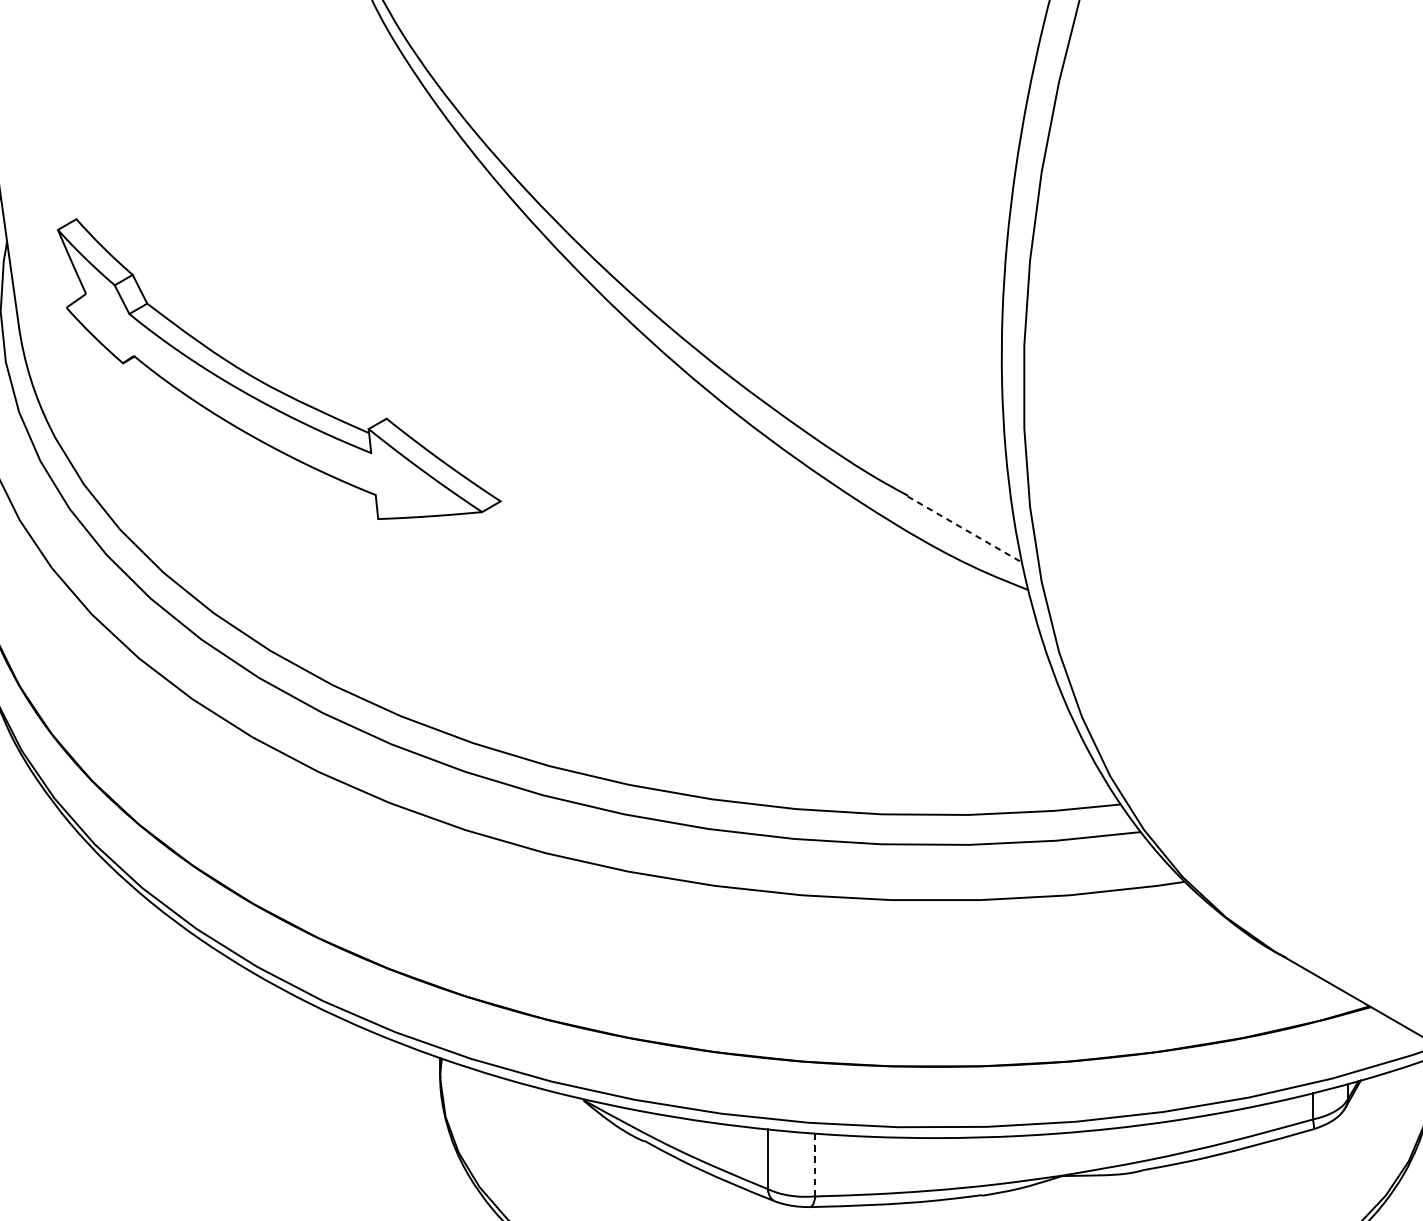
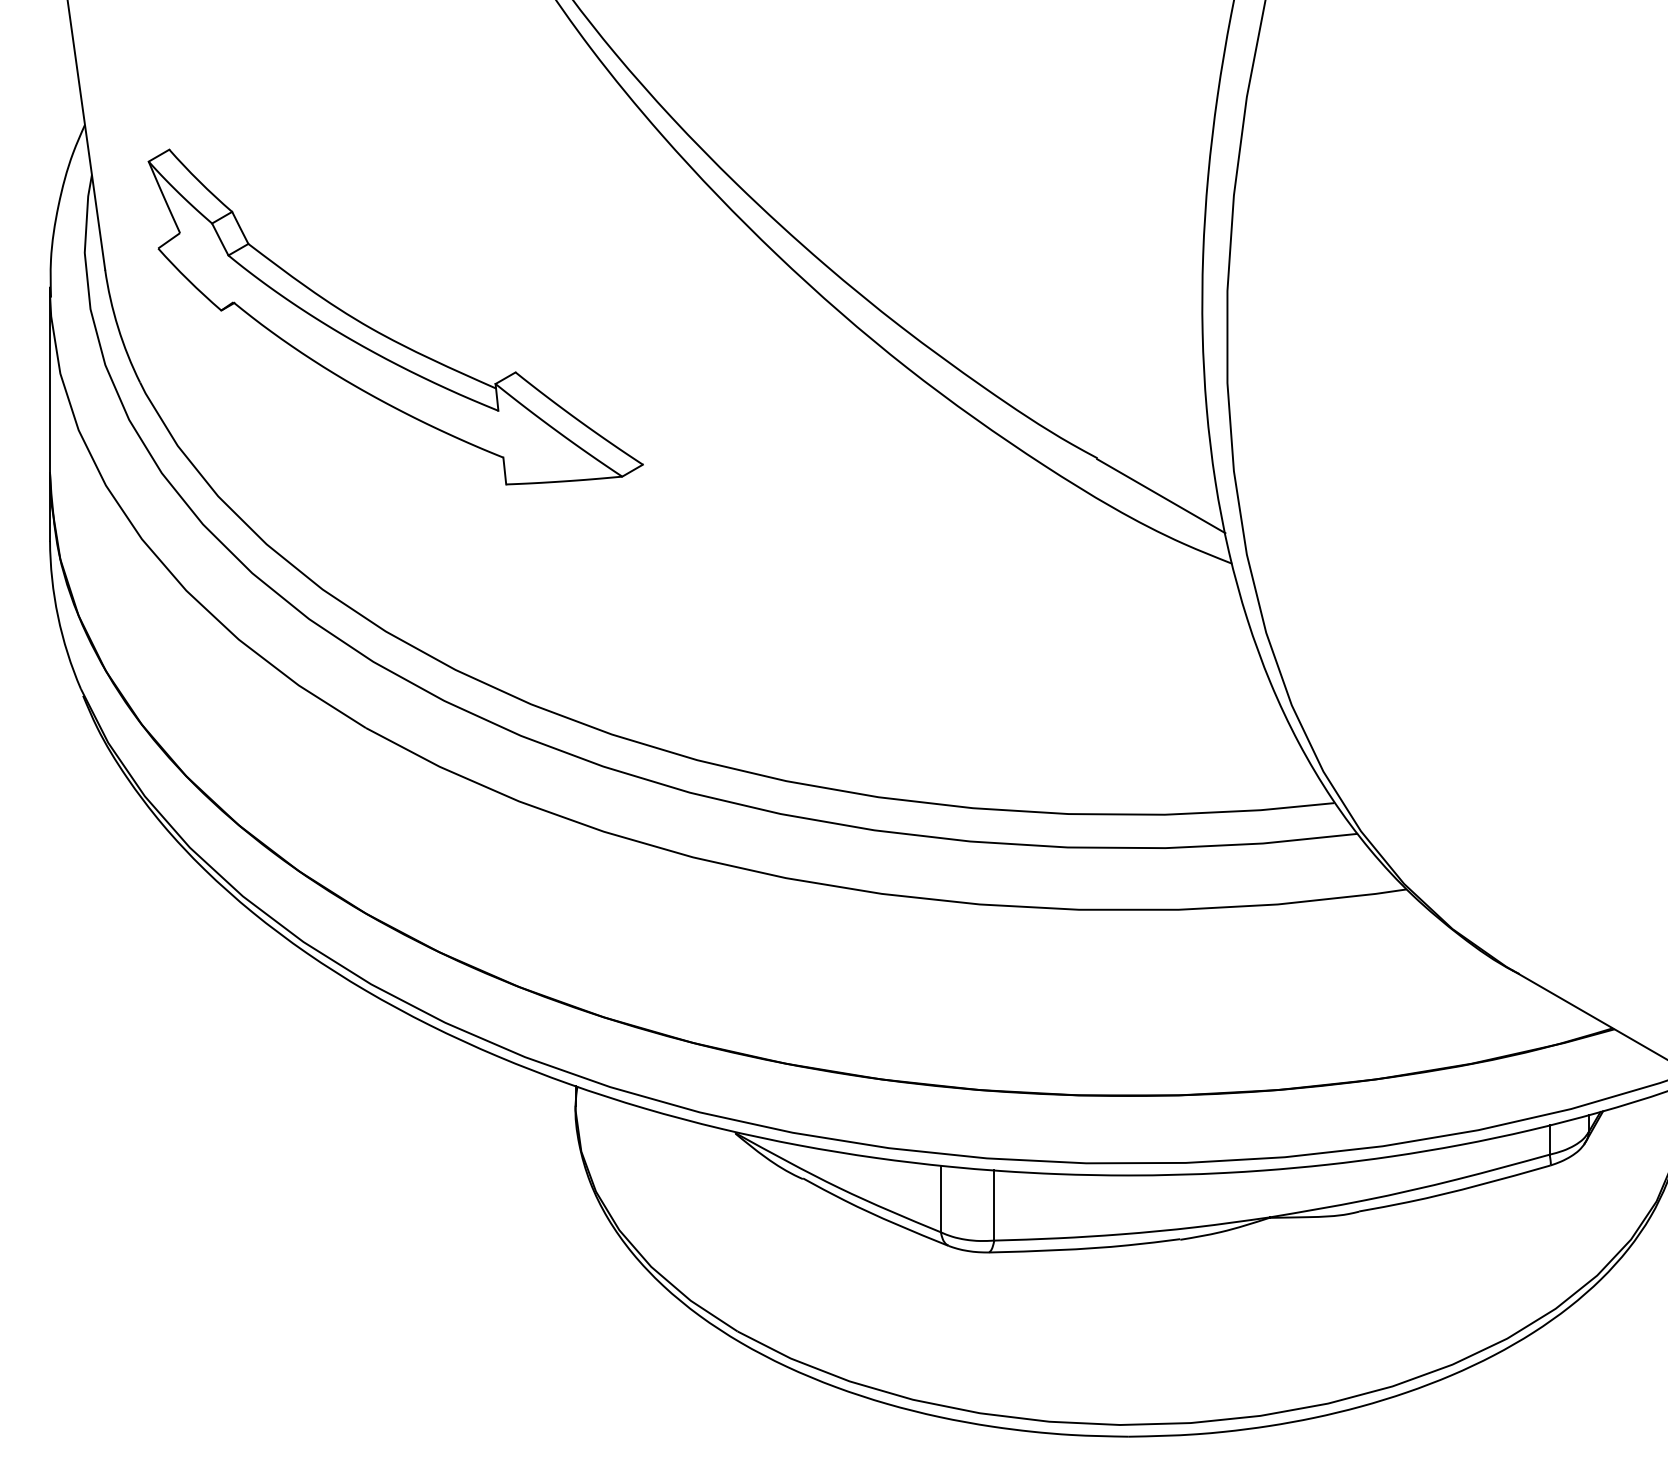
line: (965, 529) -> (1161, 496), dashed -> solid
line: (815, 1165) -> (994, 1205), dashed -> solid

